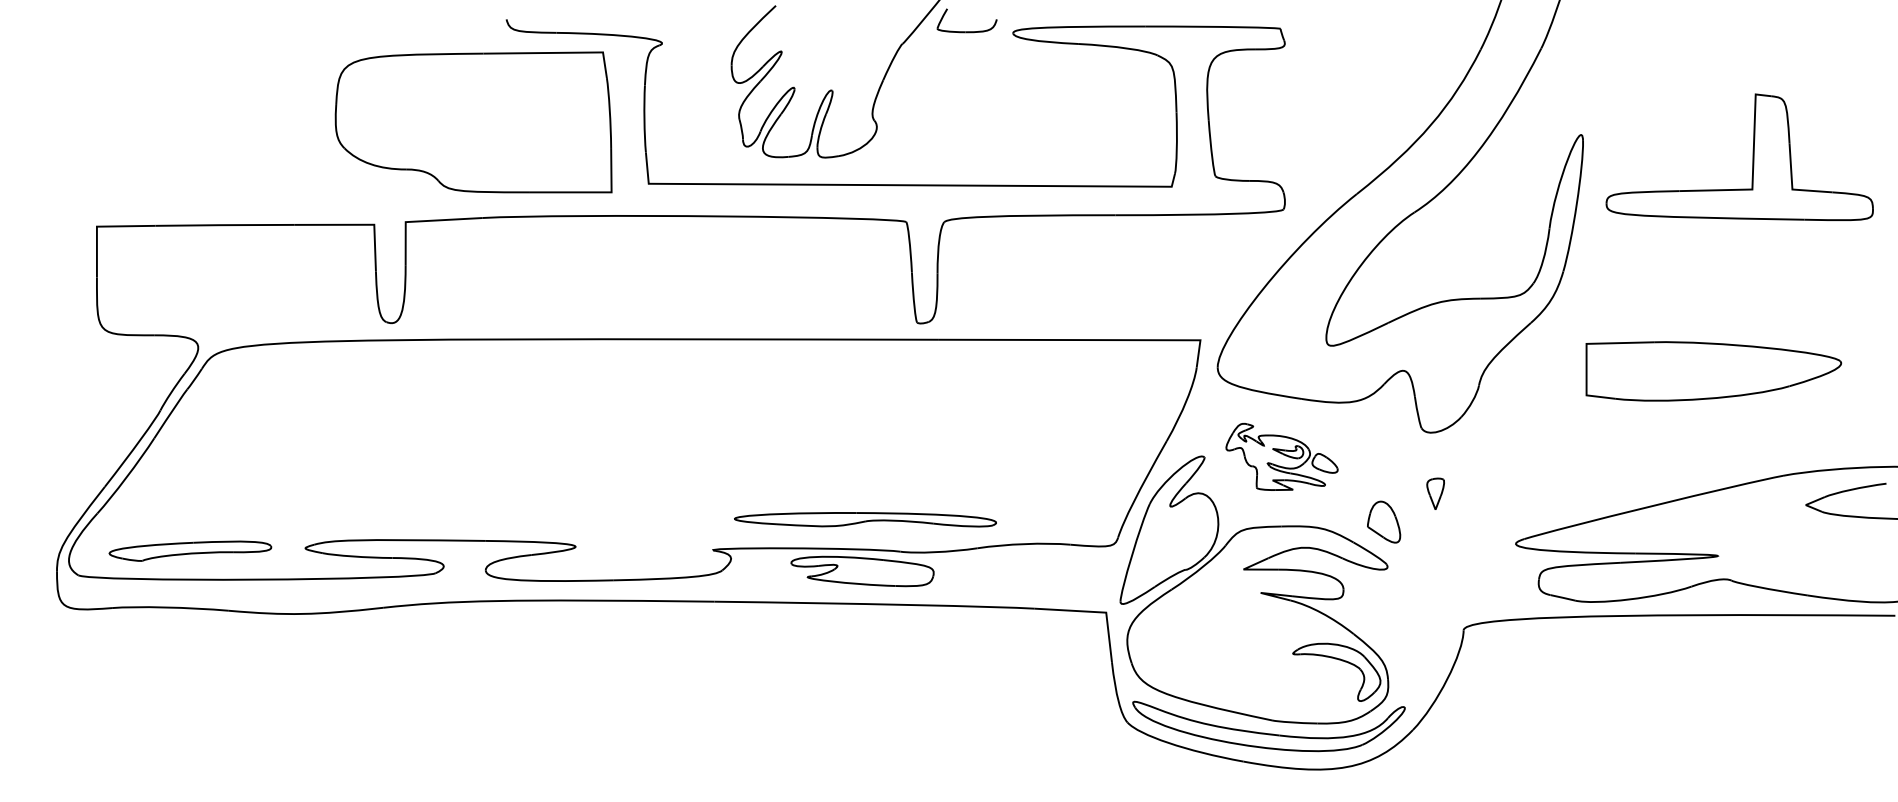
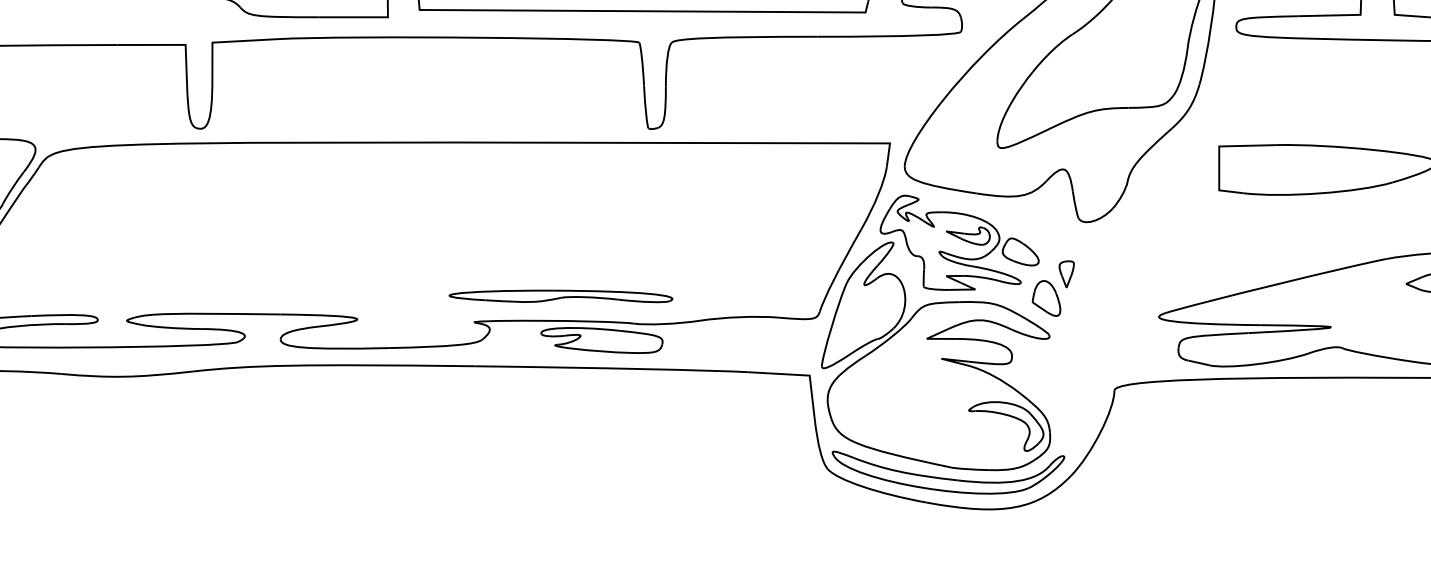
part: (1281, 456) -> (959, 242), size x1.67
part: (1435, 493) -> (1066, 274), moved
part: (865, 519) -> (560, 296), moved

